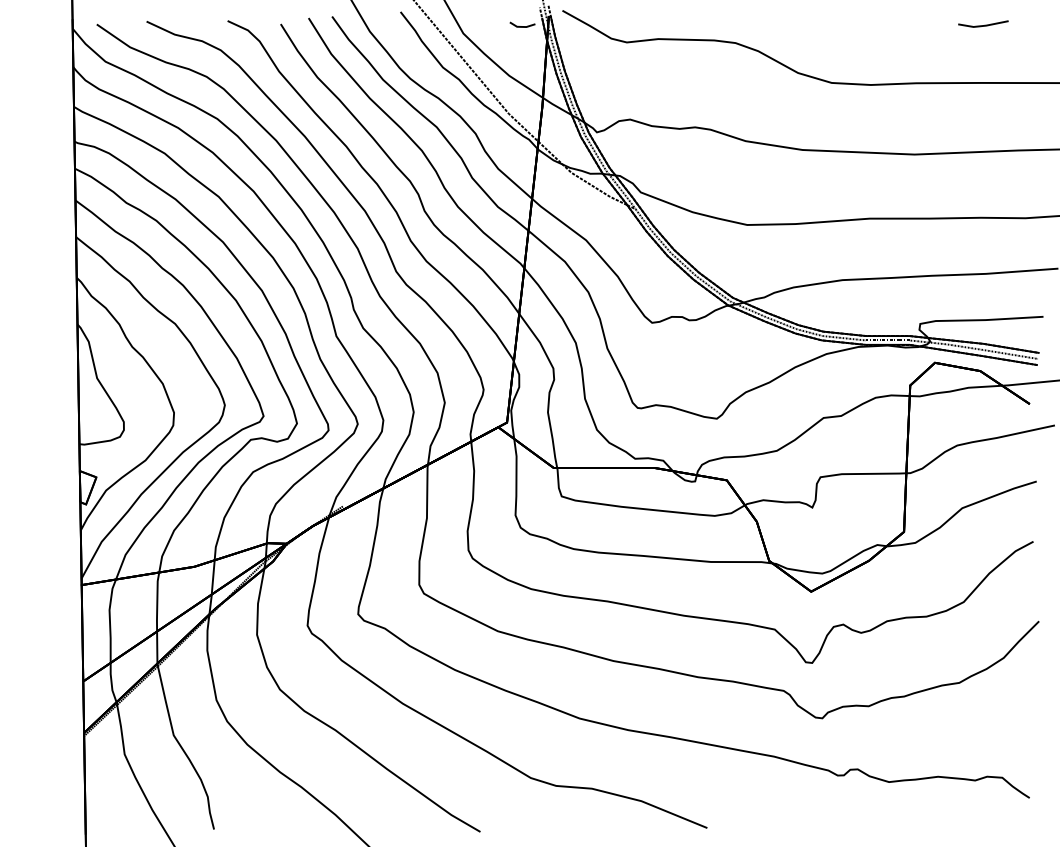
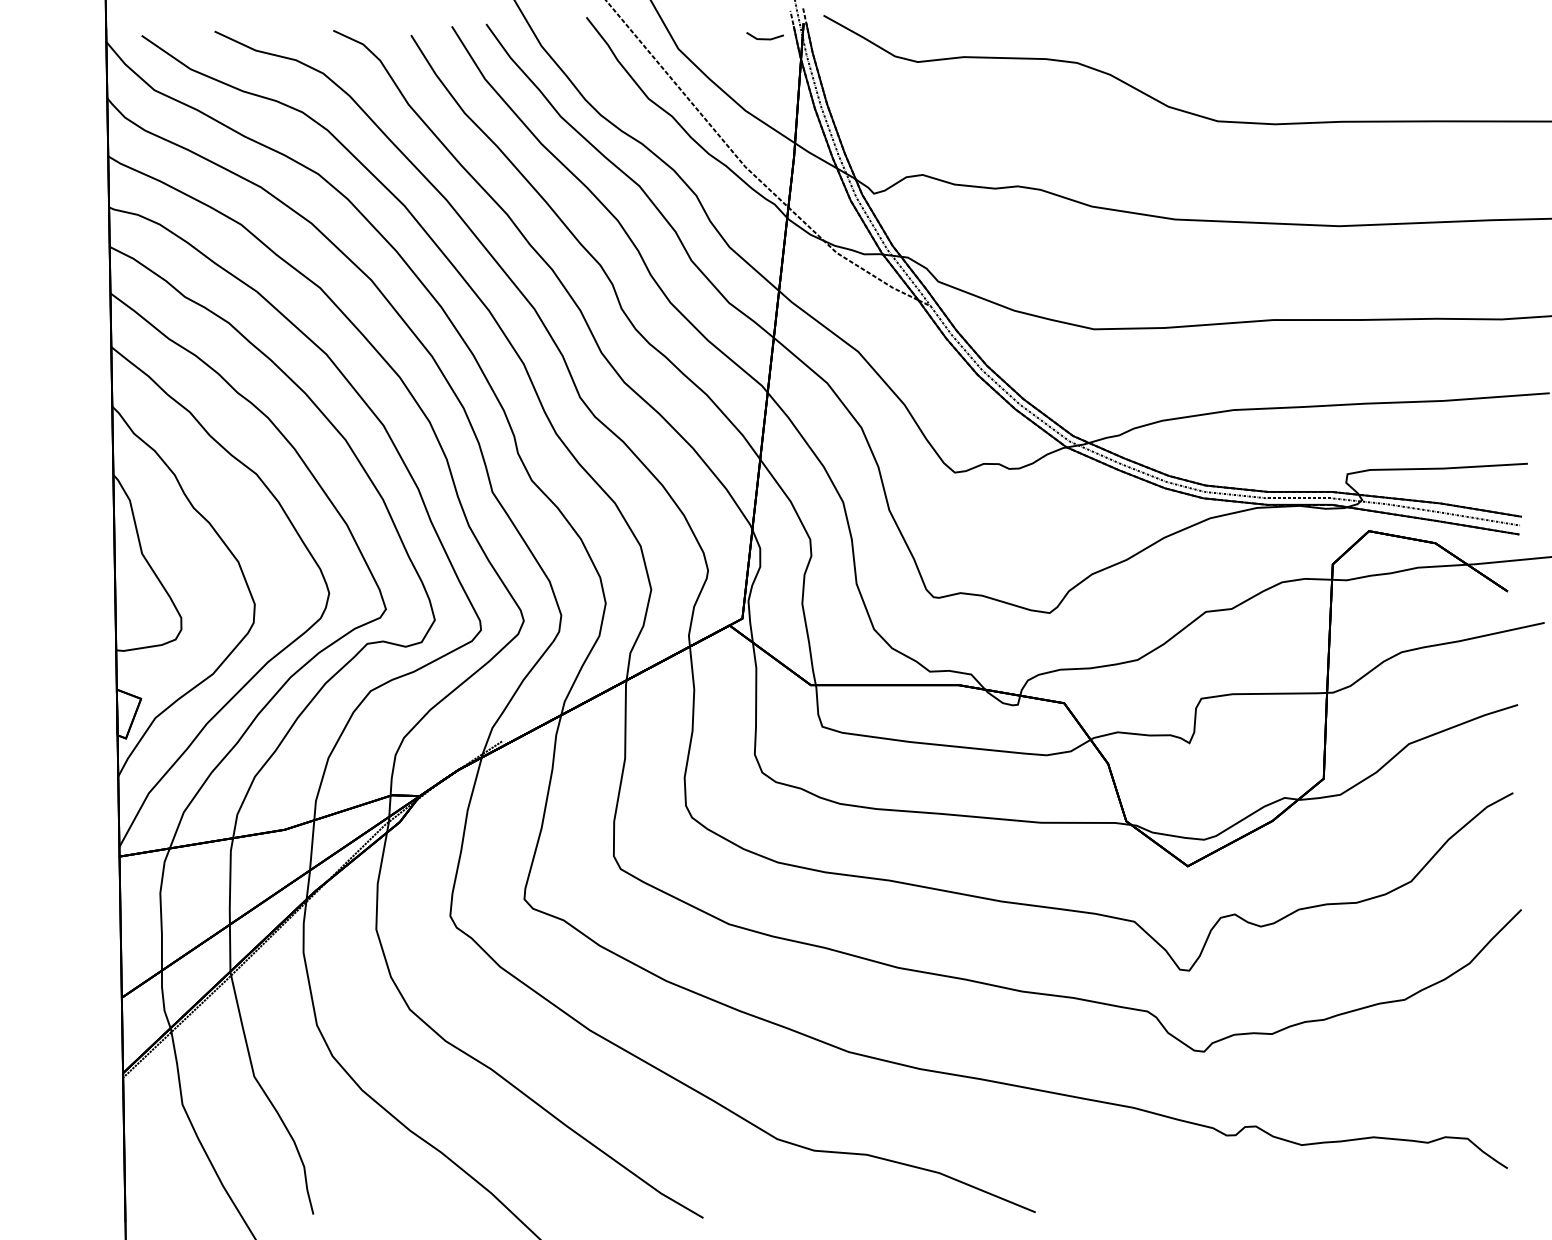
part: (983, 23) -> (1440, 34), removed

